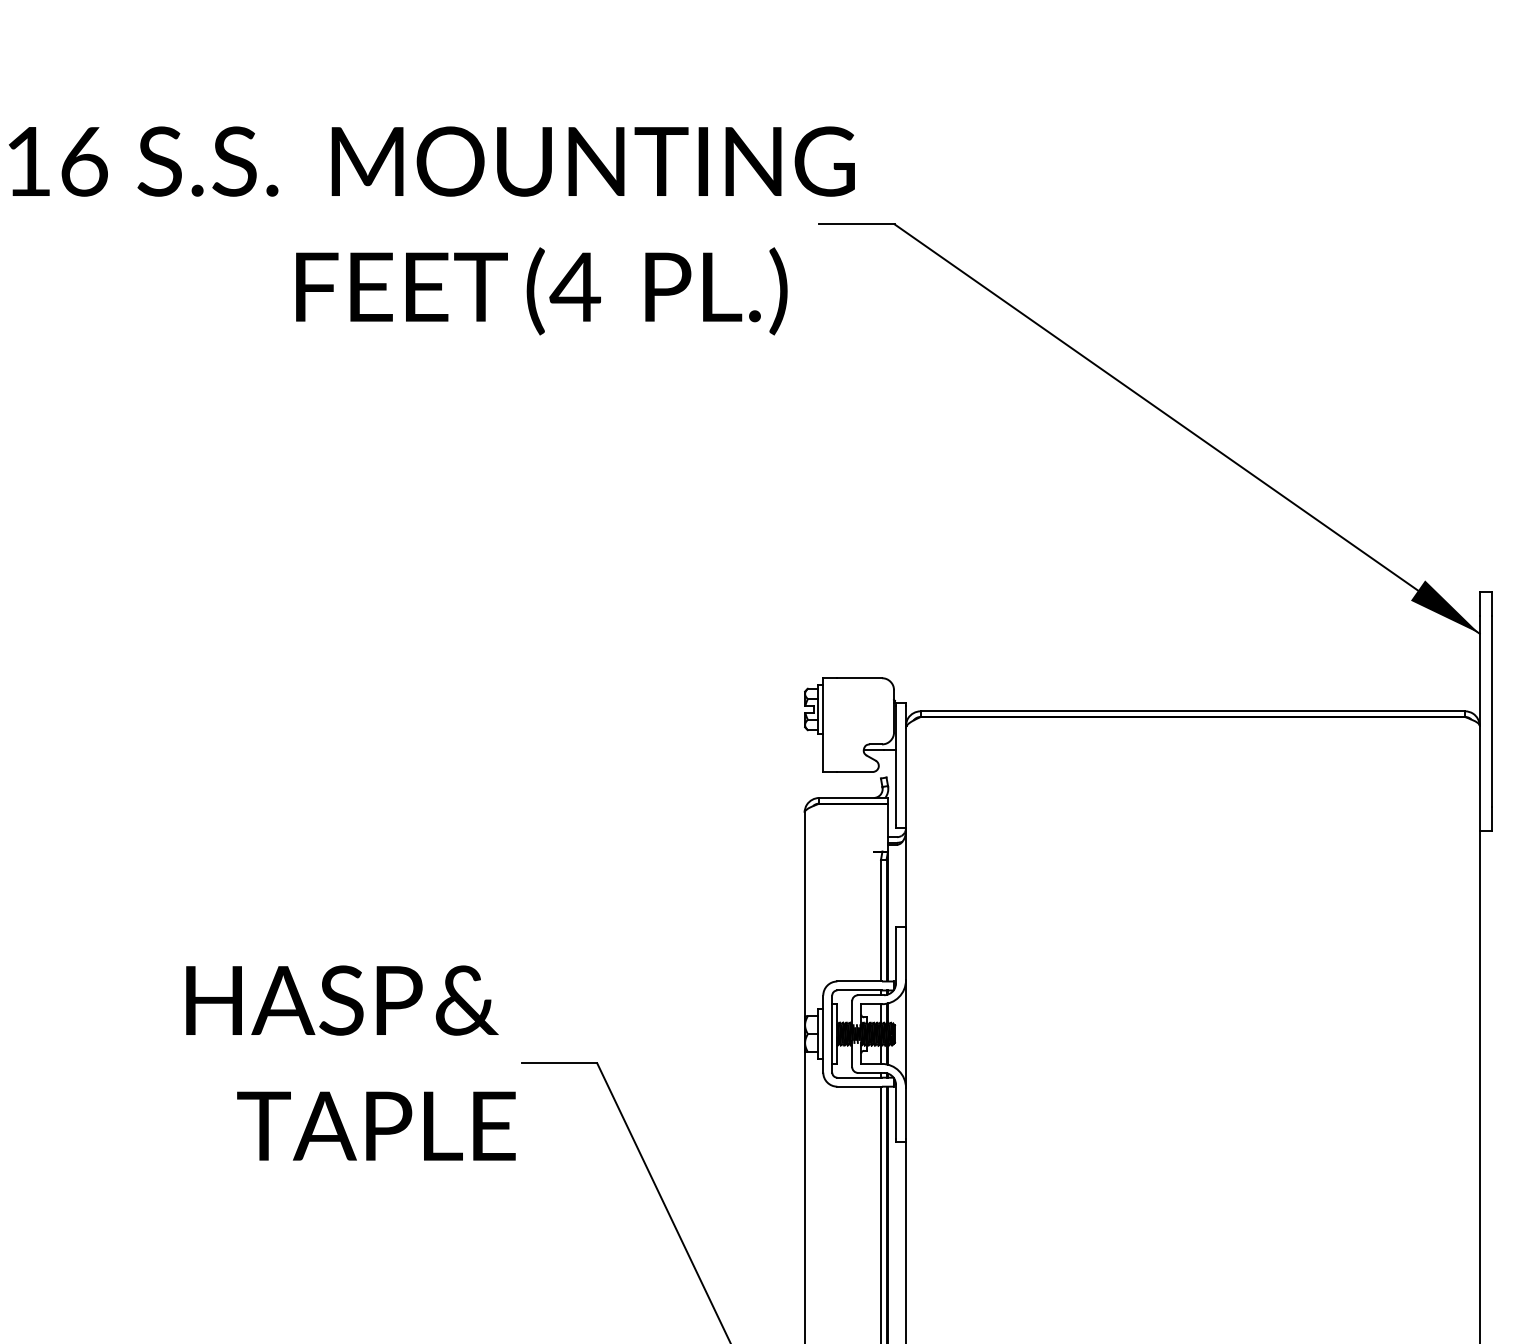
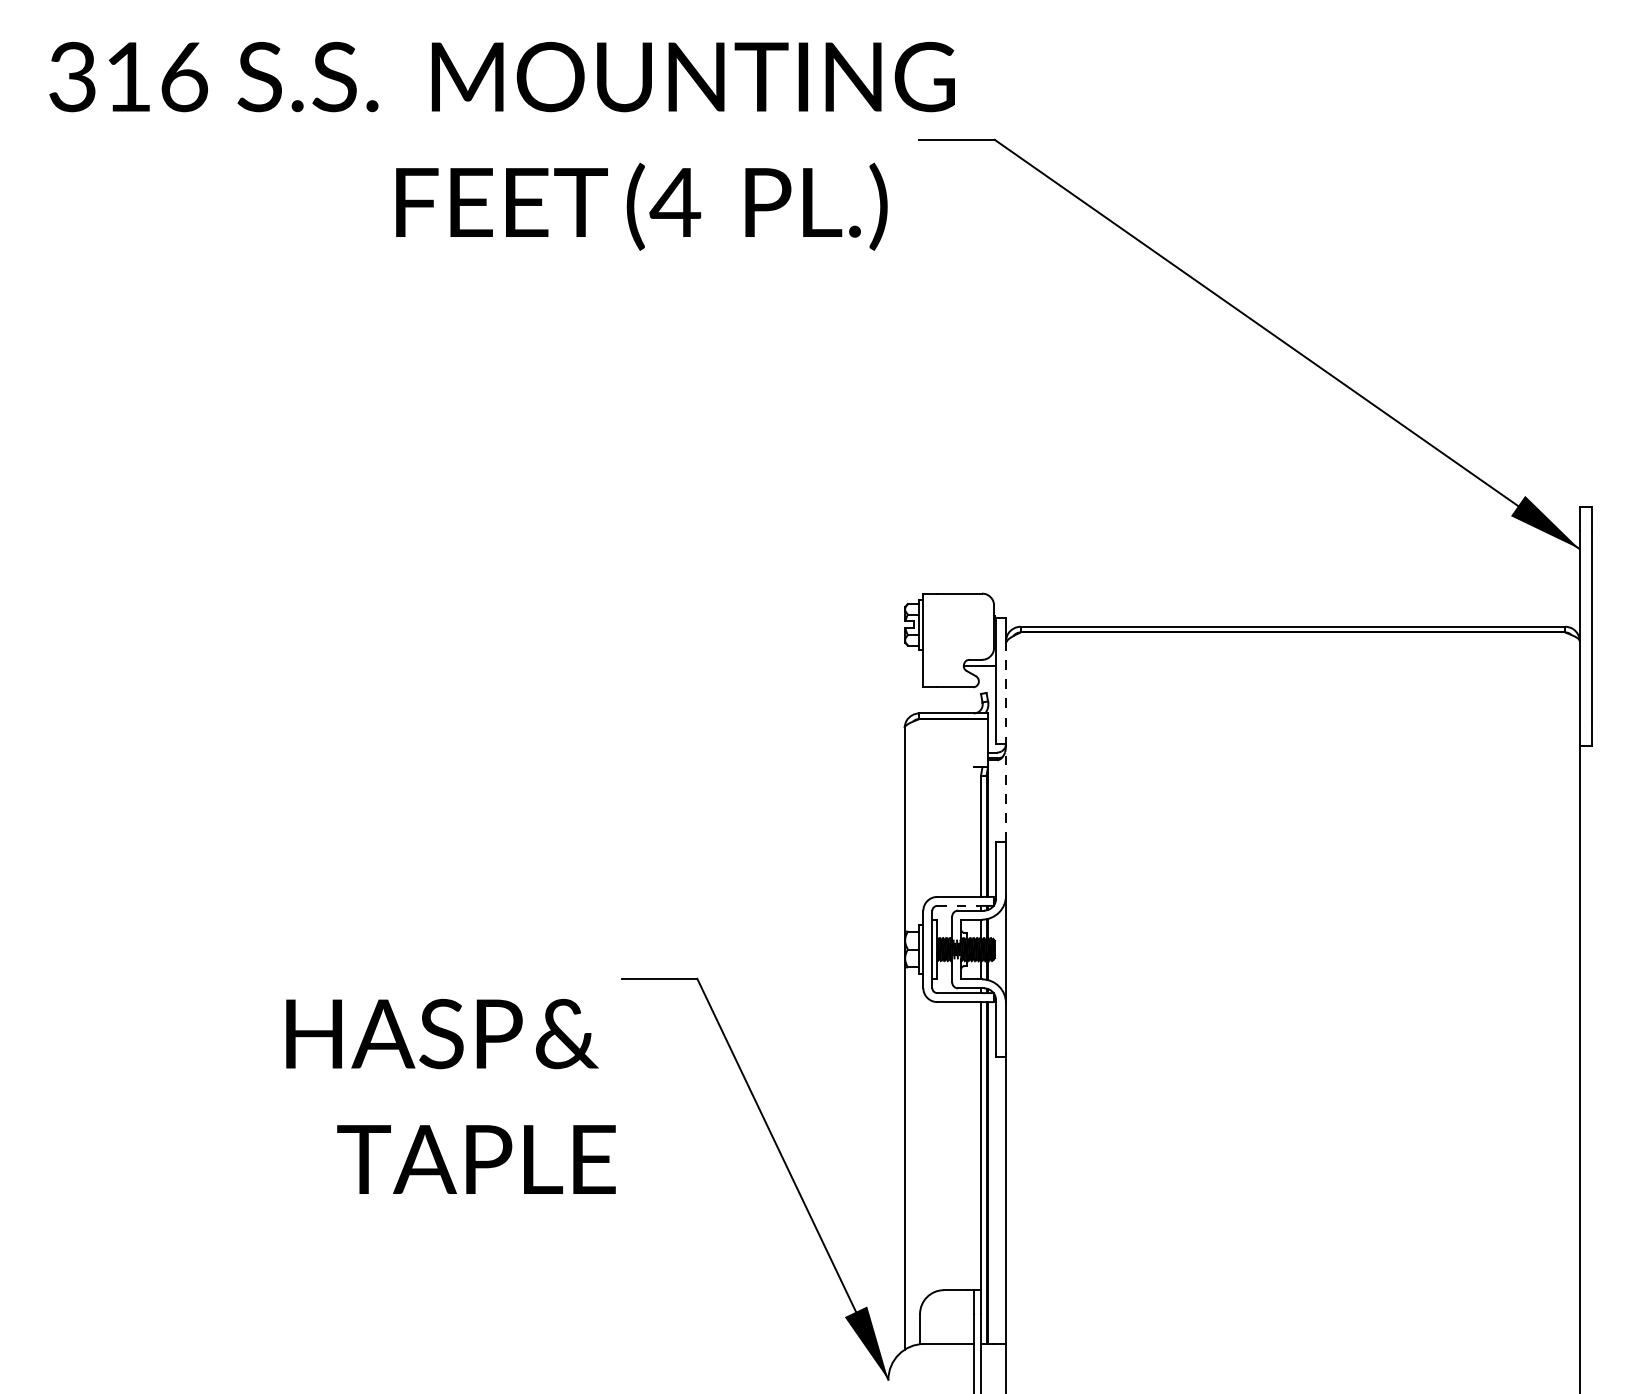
line: (906, 827) -> (1006, 742), solid -> dashed
line: (860, 990) -> (960, 905), solid -> dashed
text: (350, 1062) -> (450, 1095), moved

